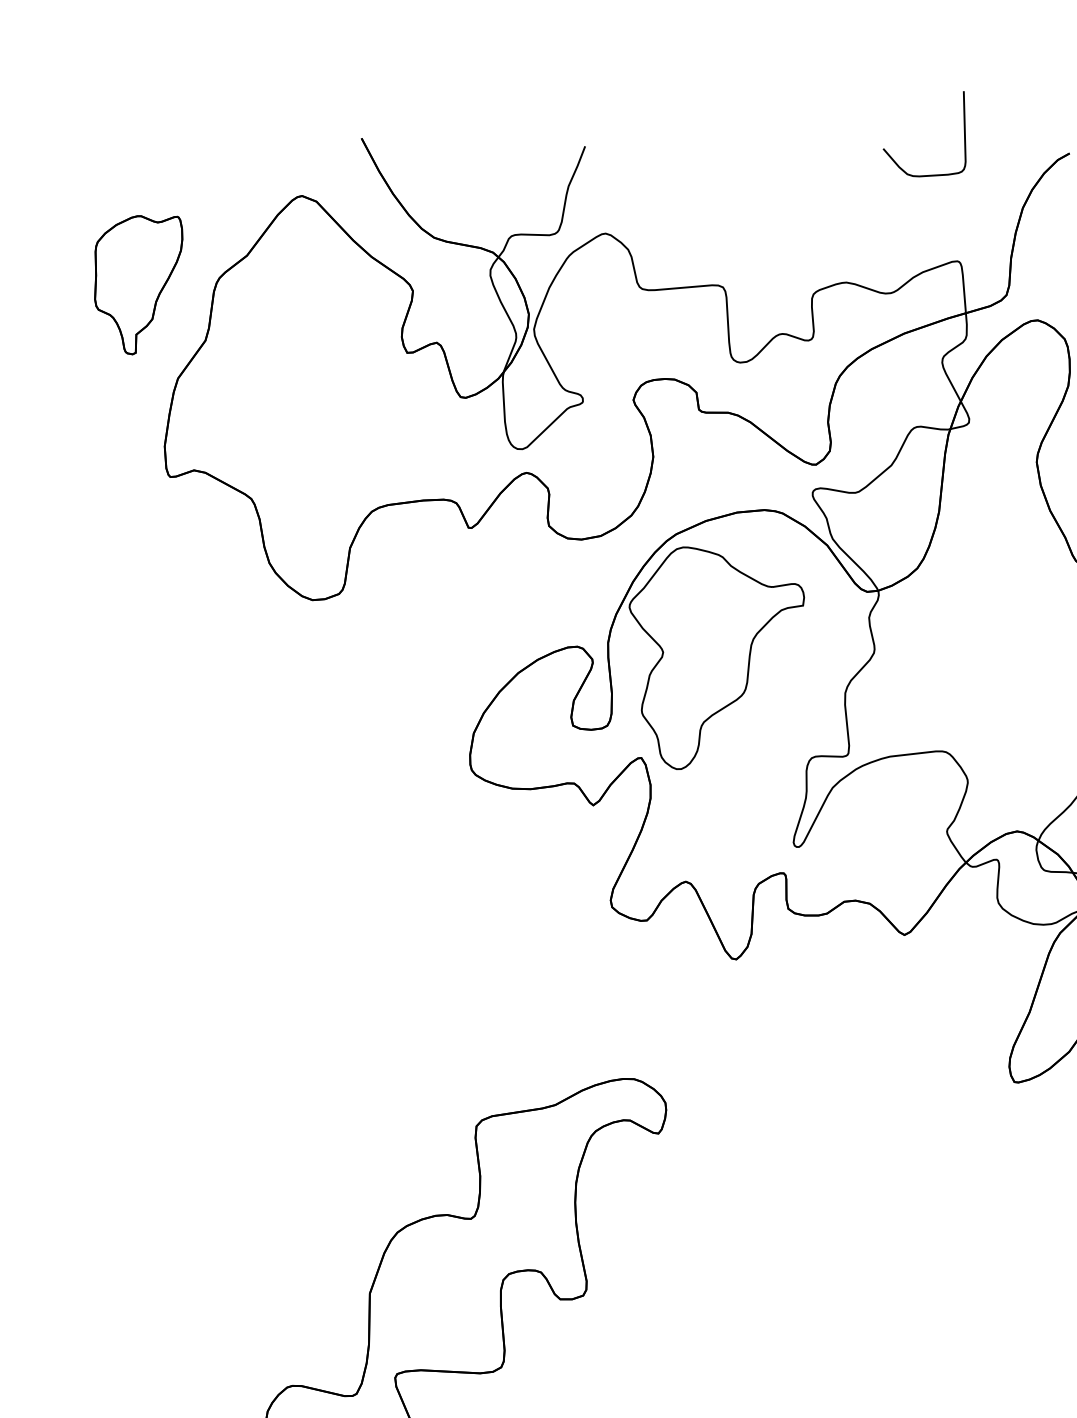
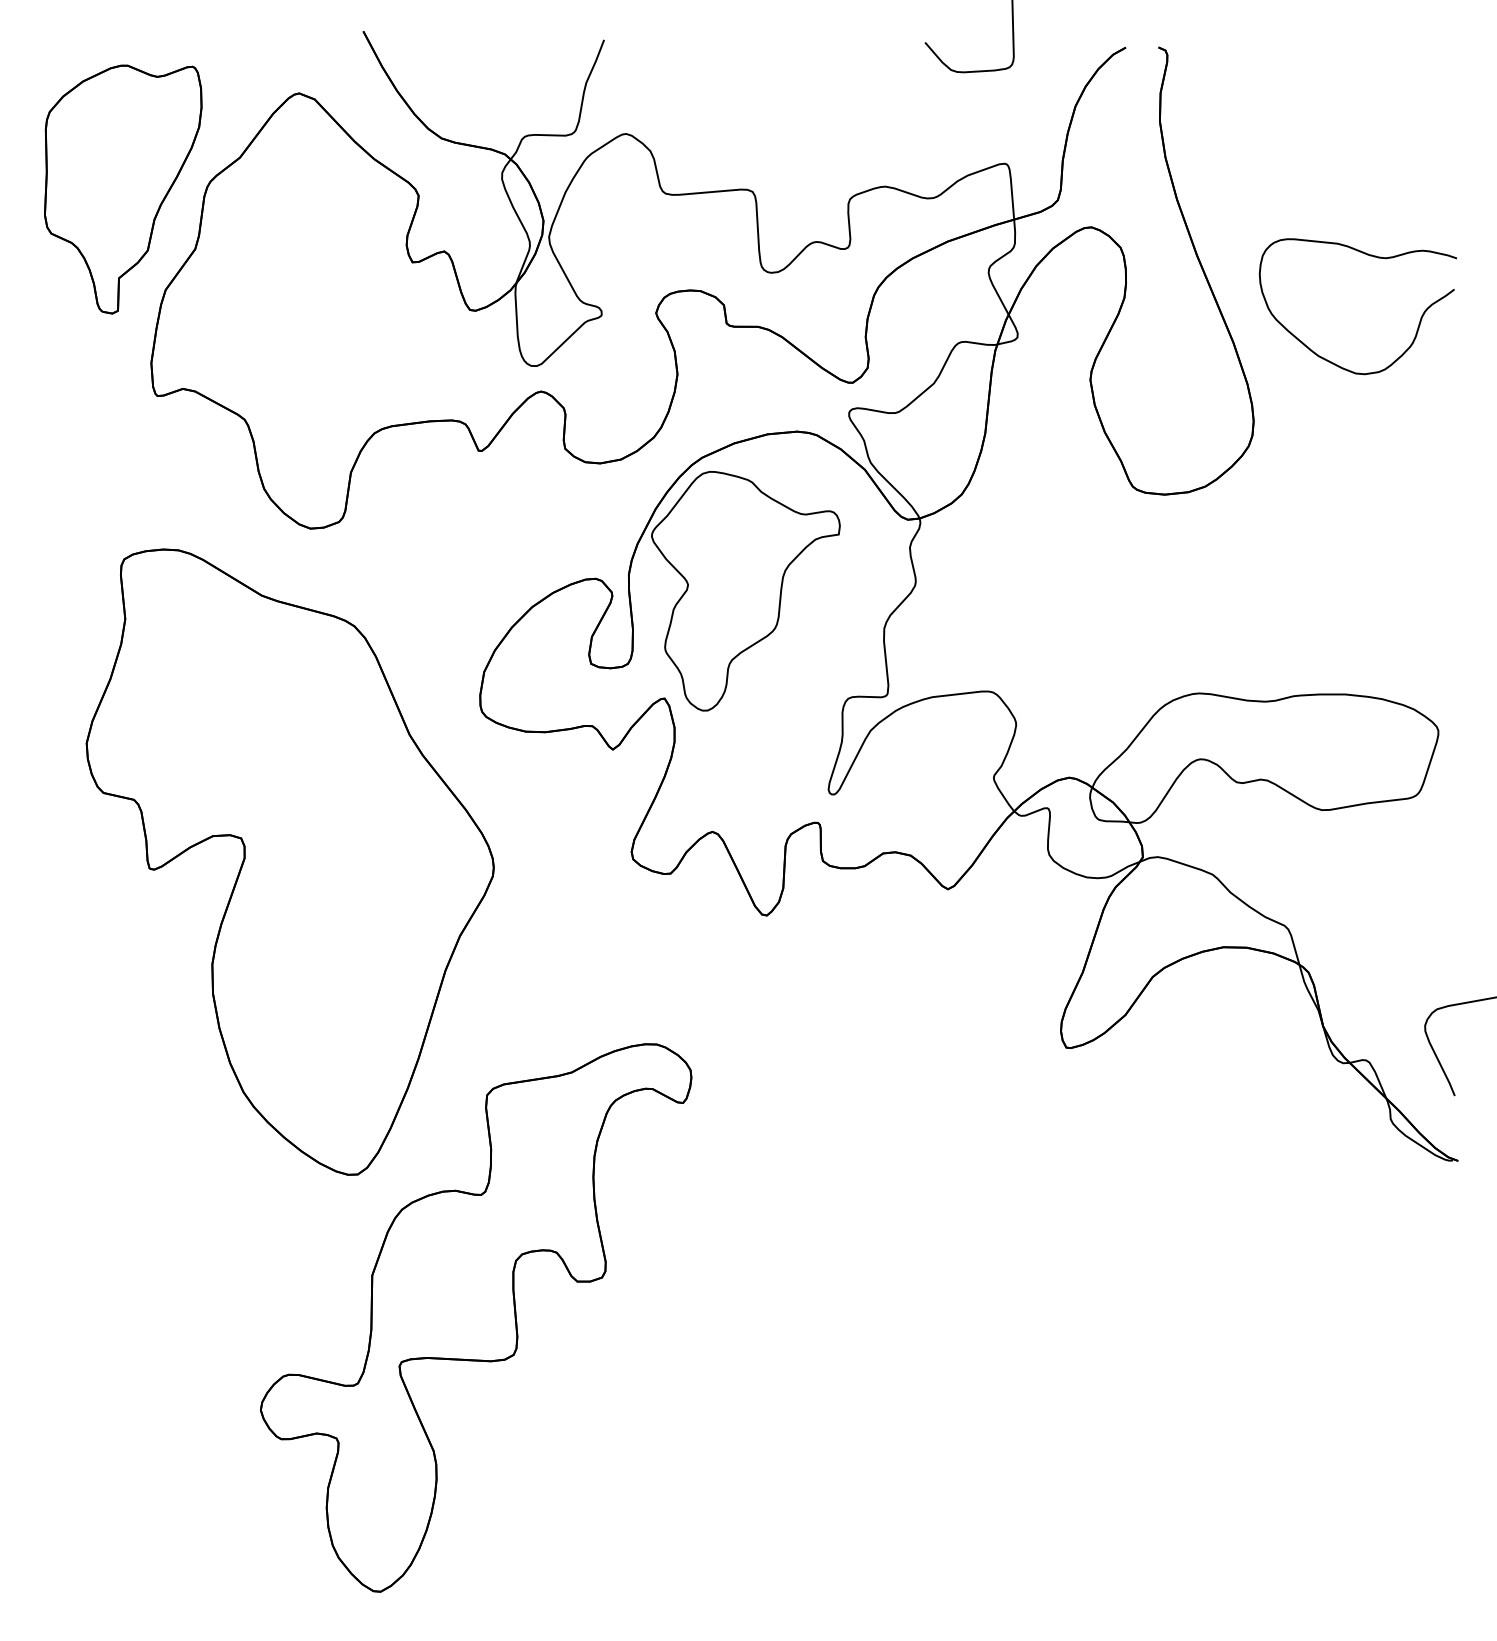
part: (138, 285) -> (123, 189), size x1.67
part: (293, 909) -> (289, 861), added

